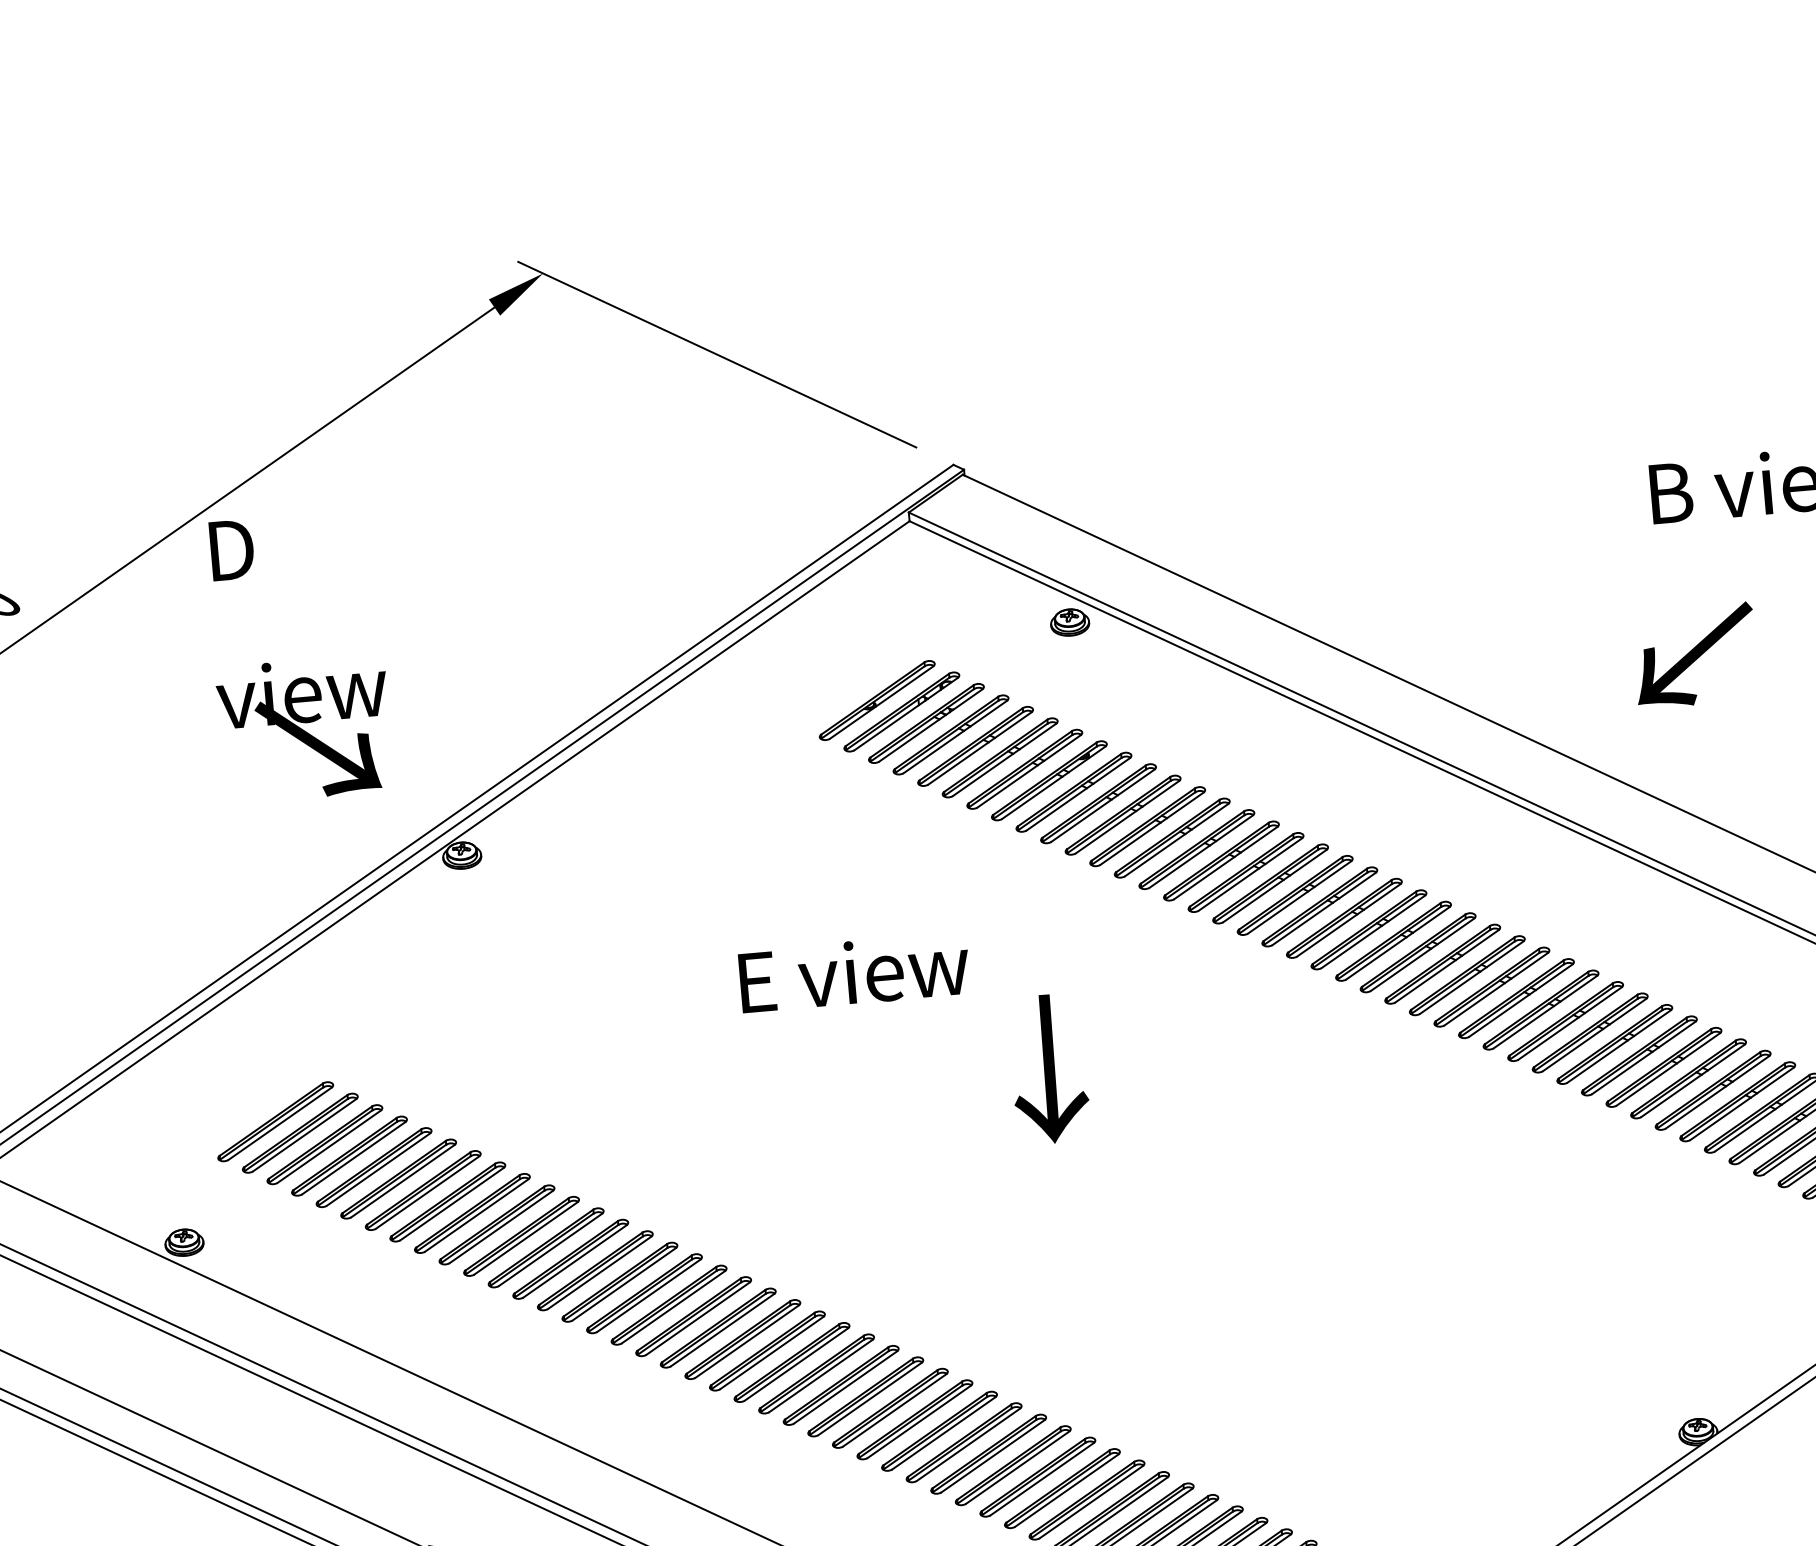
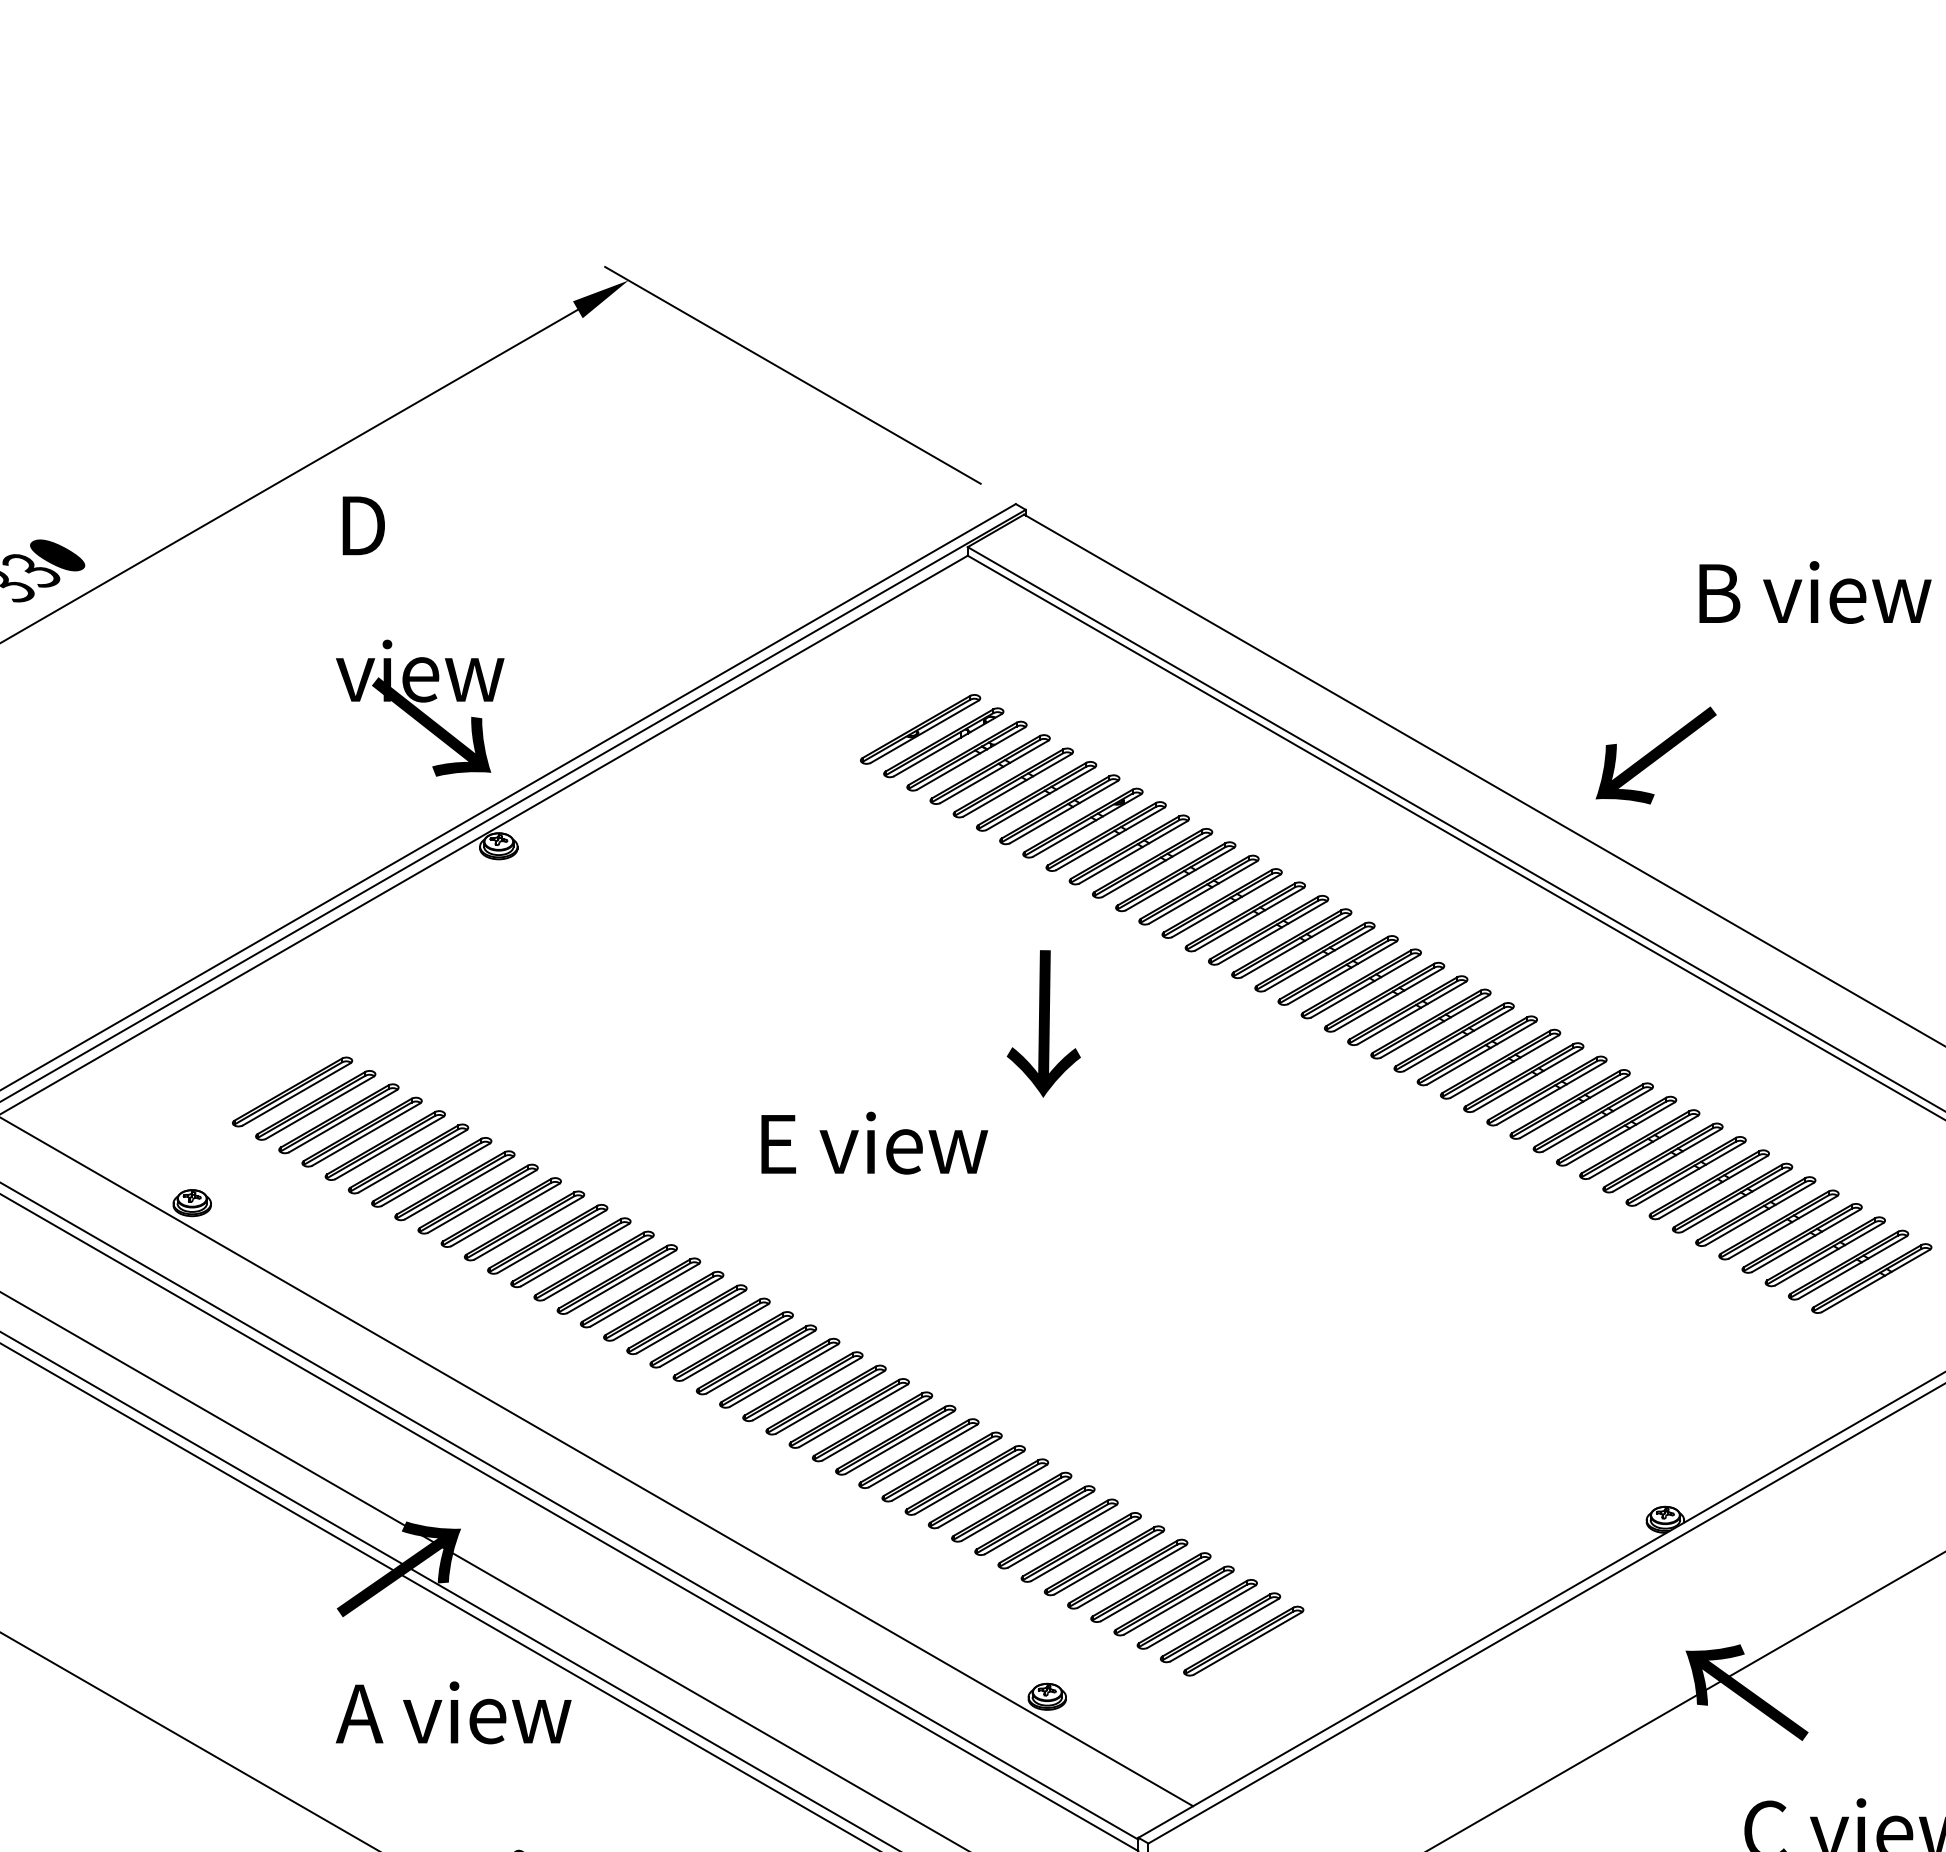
part: (1069, 622) -> (1116, 669), removed
text: (1694, 655) -> (1655, 755), moved
text: (299, 656) -> (420, 636), moved
text: (854, 972) -> (874, 1142), moved
text: (1048, 1068) -> (1043, 1023), moved

